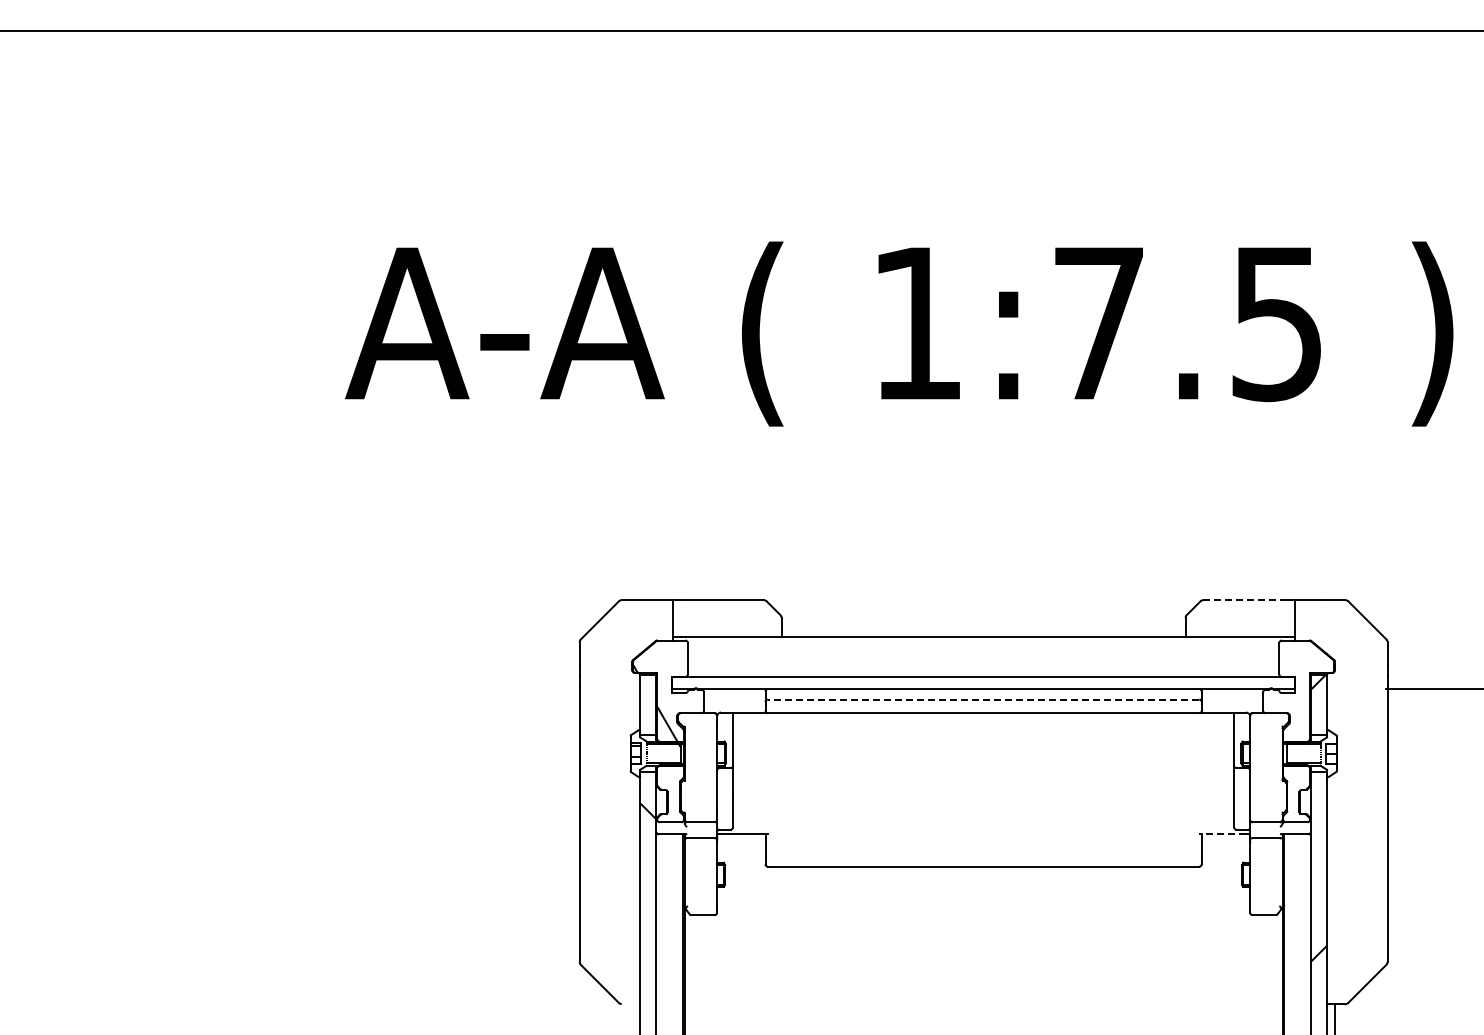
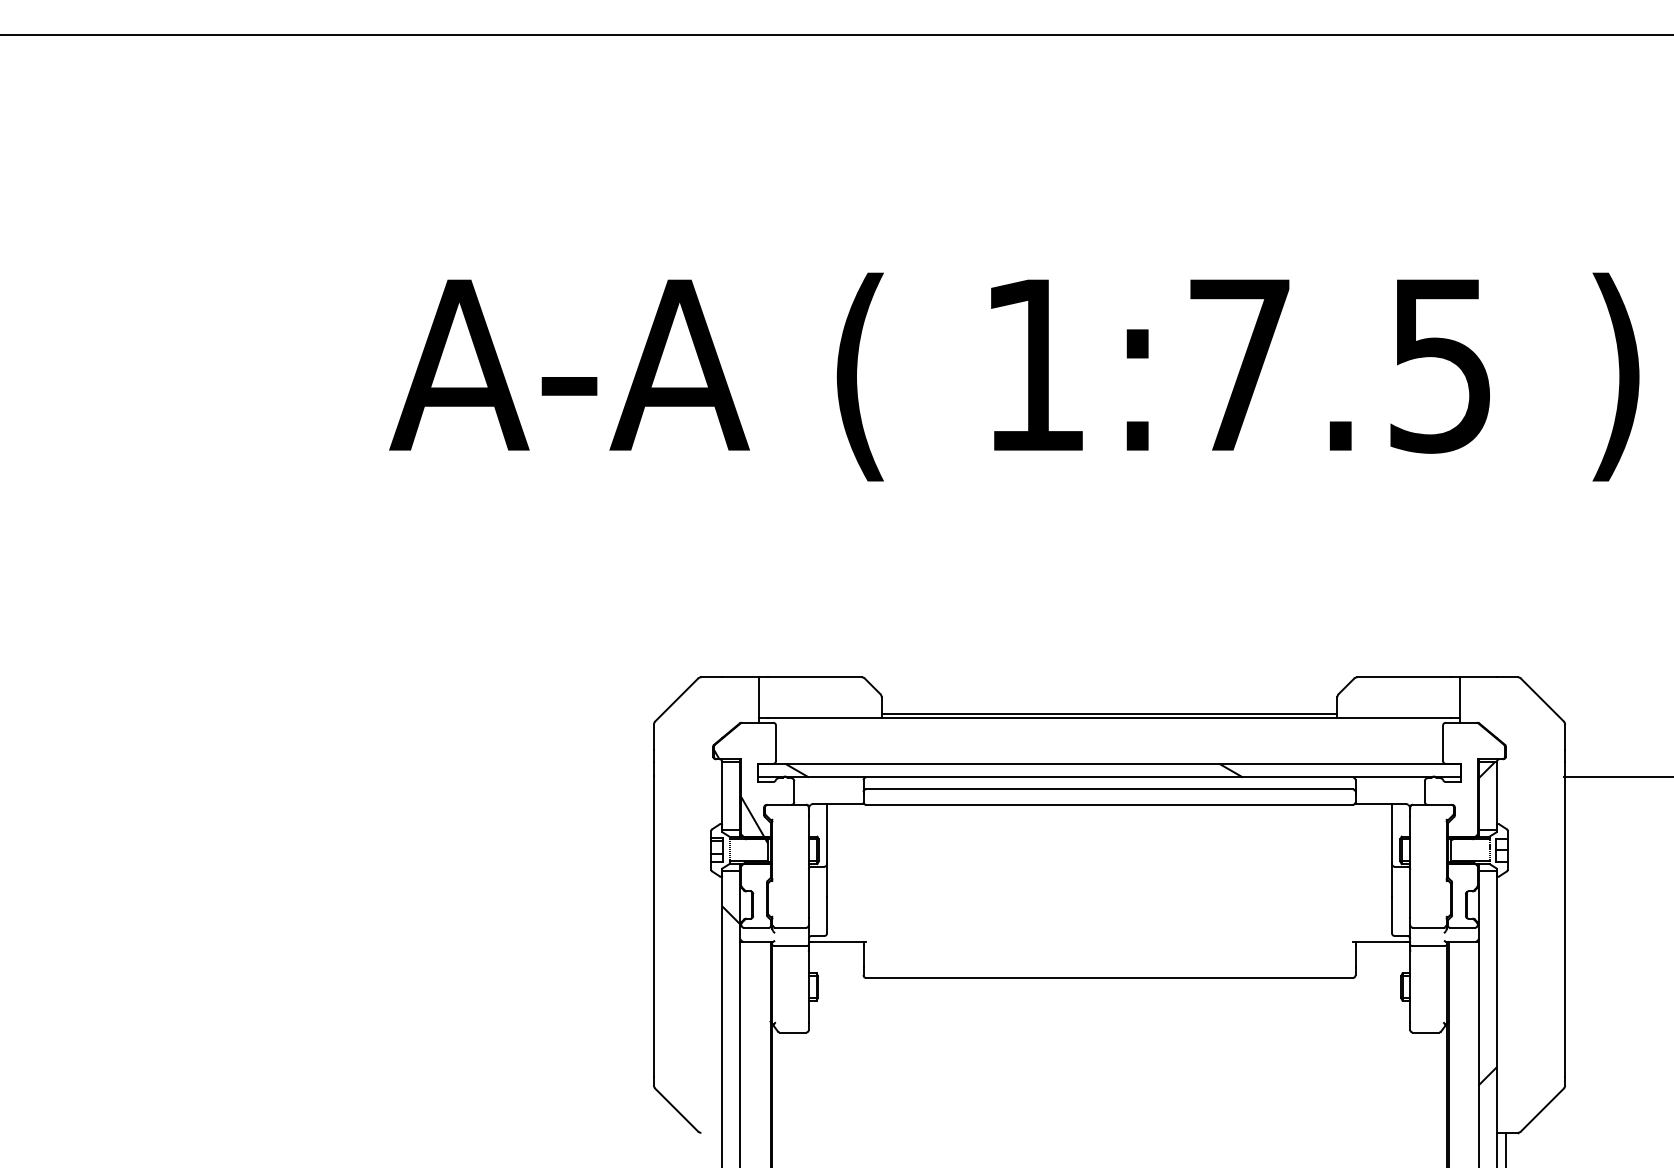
line: (1244, 600) -> (1403, 677), dashed -> solid
line: (983, 632) -> (1109, 713), added
hatch: (898, 682) -> (1013, 770), added
line: (983, 699) -> (1109, 789), dashed -> solid
line: (1222, 834) -> (1379, 941), dashed -> solid

